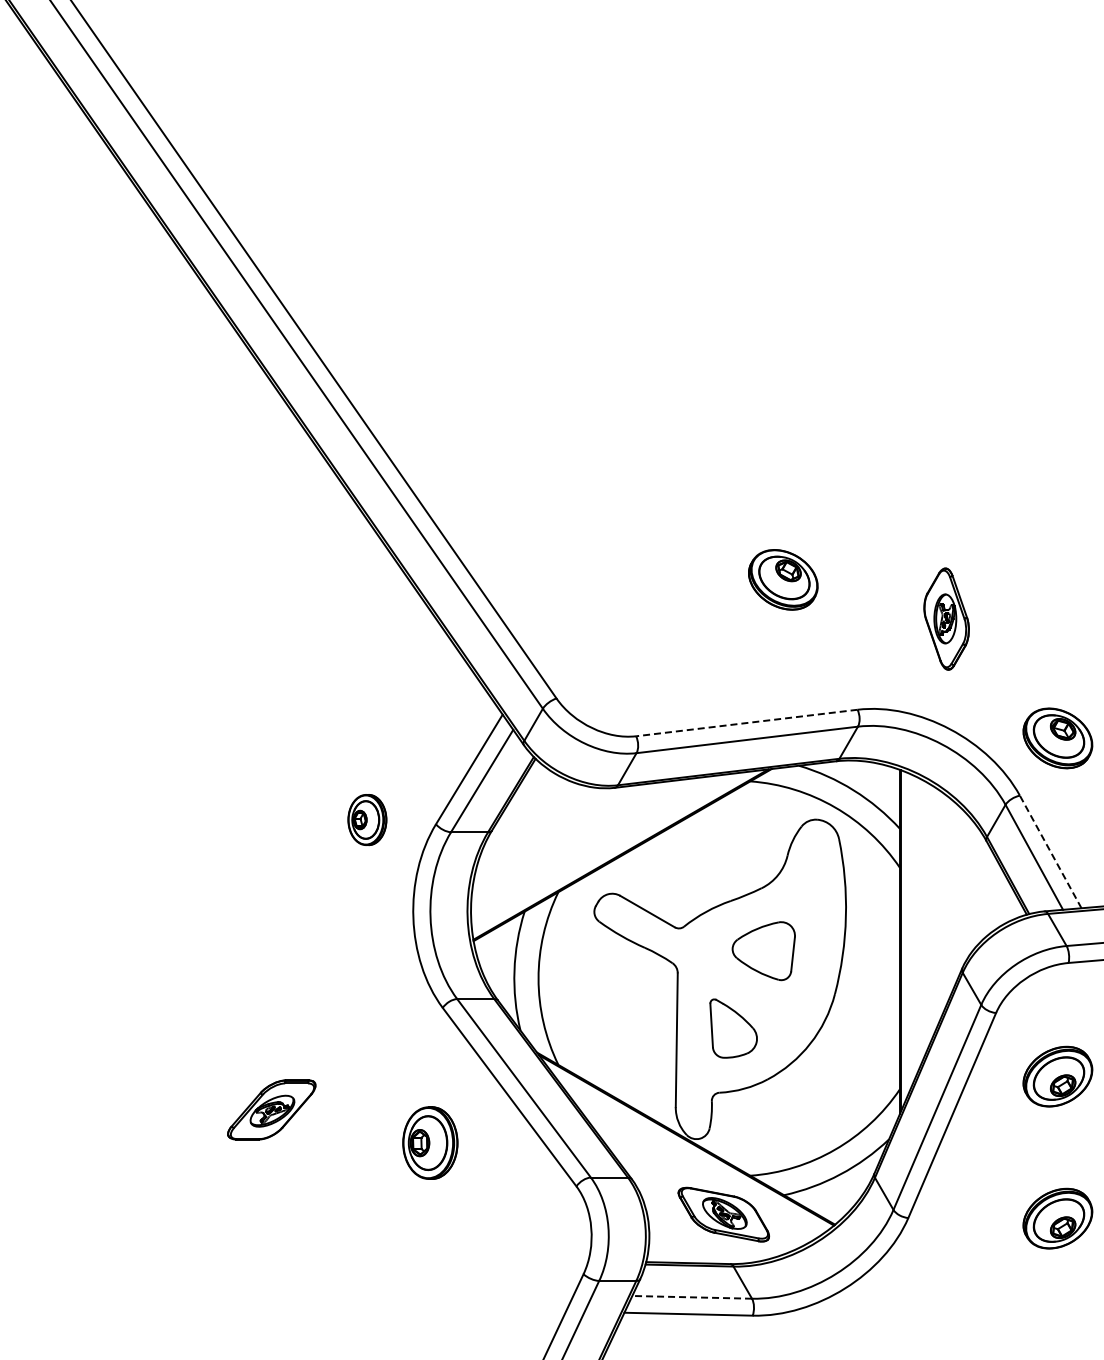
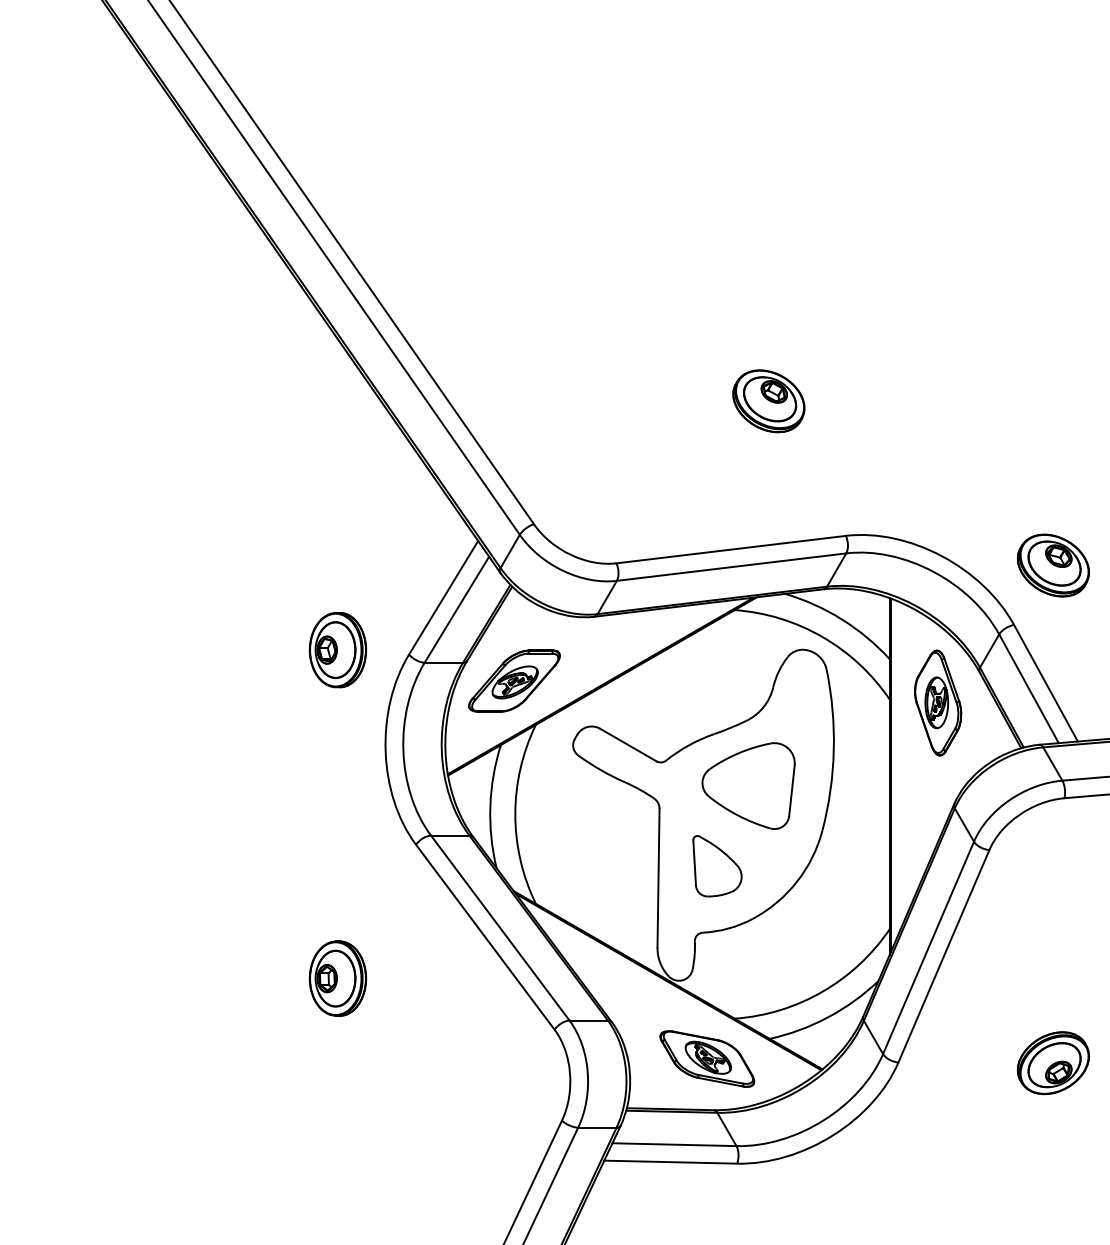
part: (946, 618) -> (937, 702), moved
line: (746, 723) -> (730, 550), dashed -> solid
part: (367, 819) -> (338, 649), size x1.43
line: (1050, 851) -> (1045, 682), dashed -> solid
part: (763, 950) -> (748, 785), size x1.43
part: (1057, 1076) -> (1053, 915), removed
part: (271, 1109) -> (514, 680), moved
part: (430, 1142) -> (338, 978), moved
line: (692, 1297) -> (674, 1144), dashed -> solid

